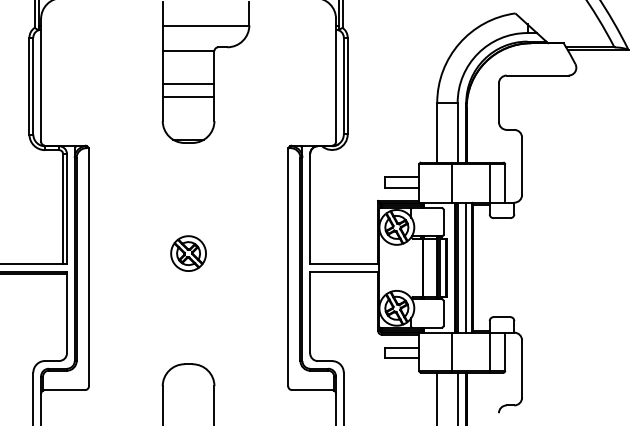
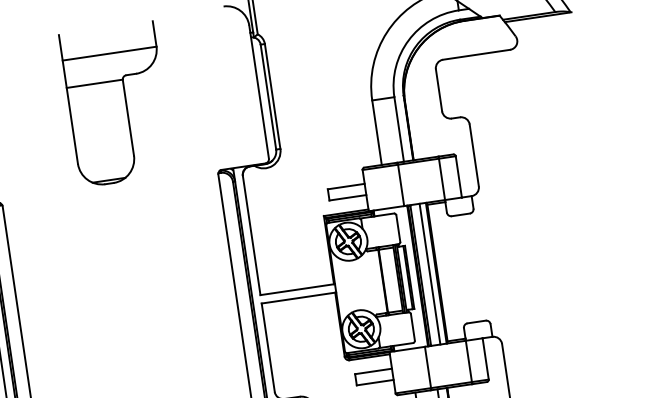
line: (188, 84) -> (100, 120), removed
line: (188, 97) -> (102, 134), removed
part: (188, 253) -> (127, 303), removed

